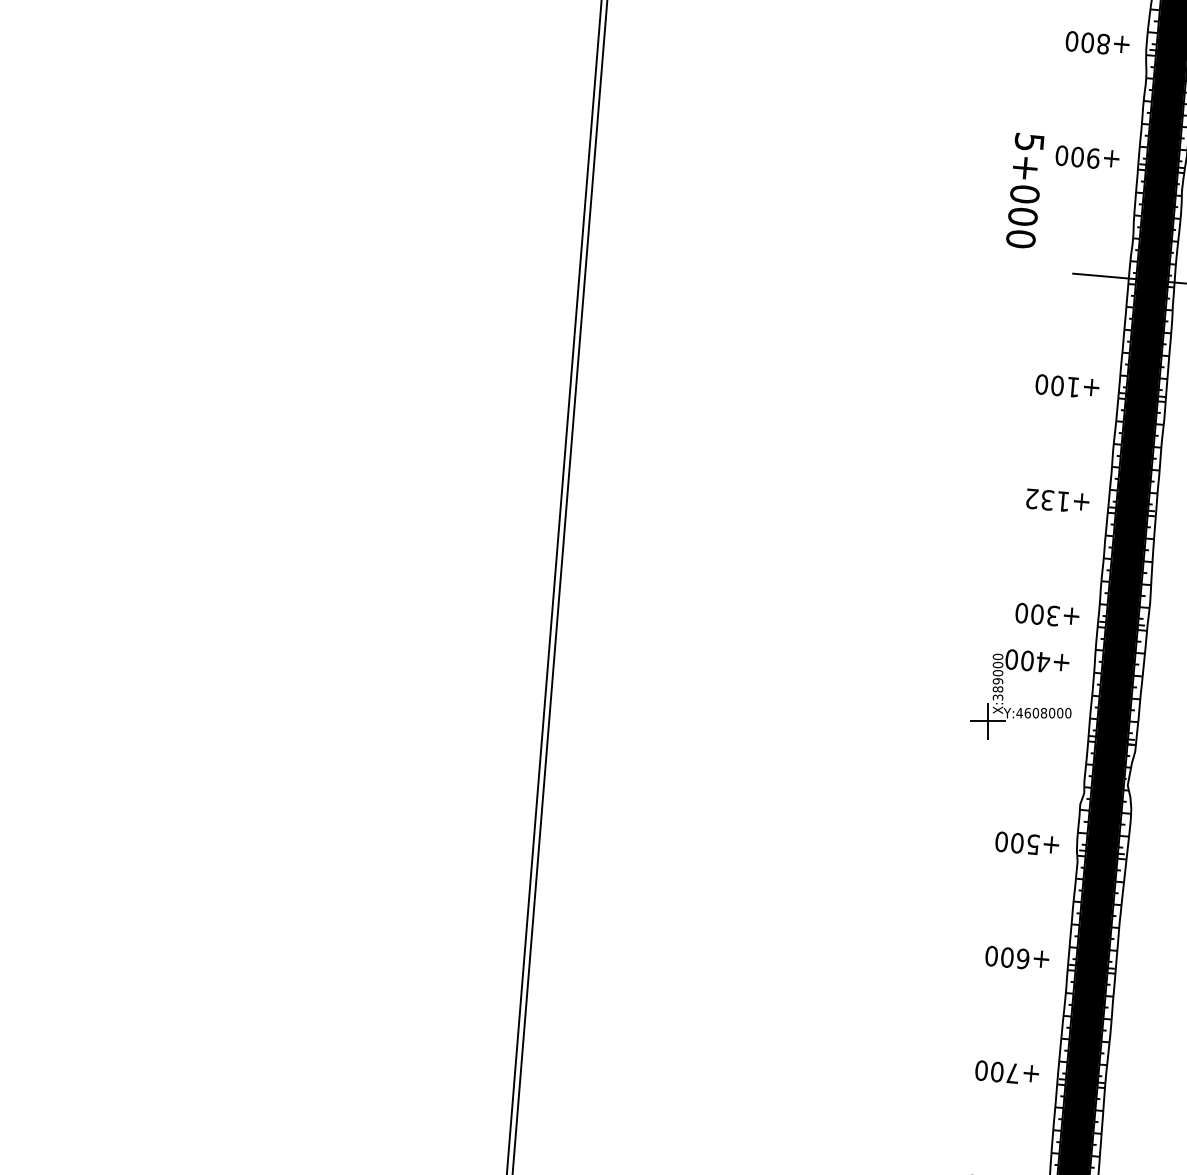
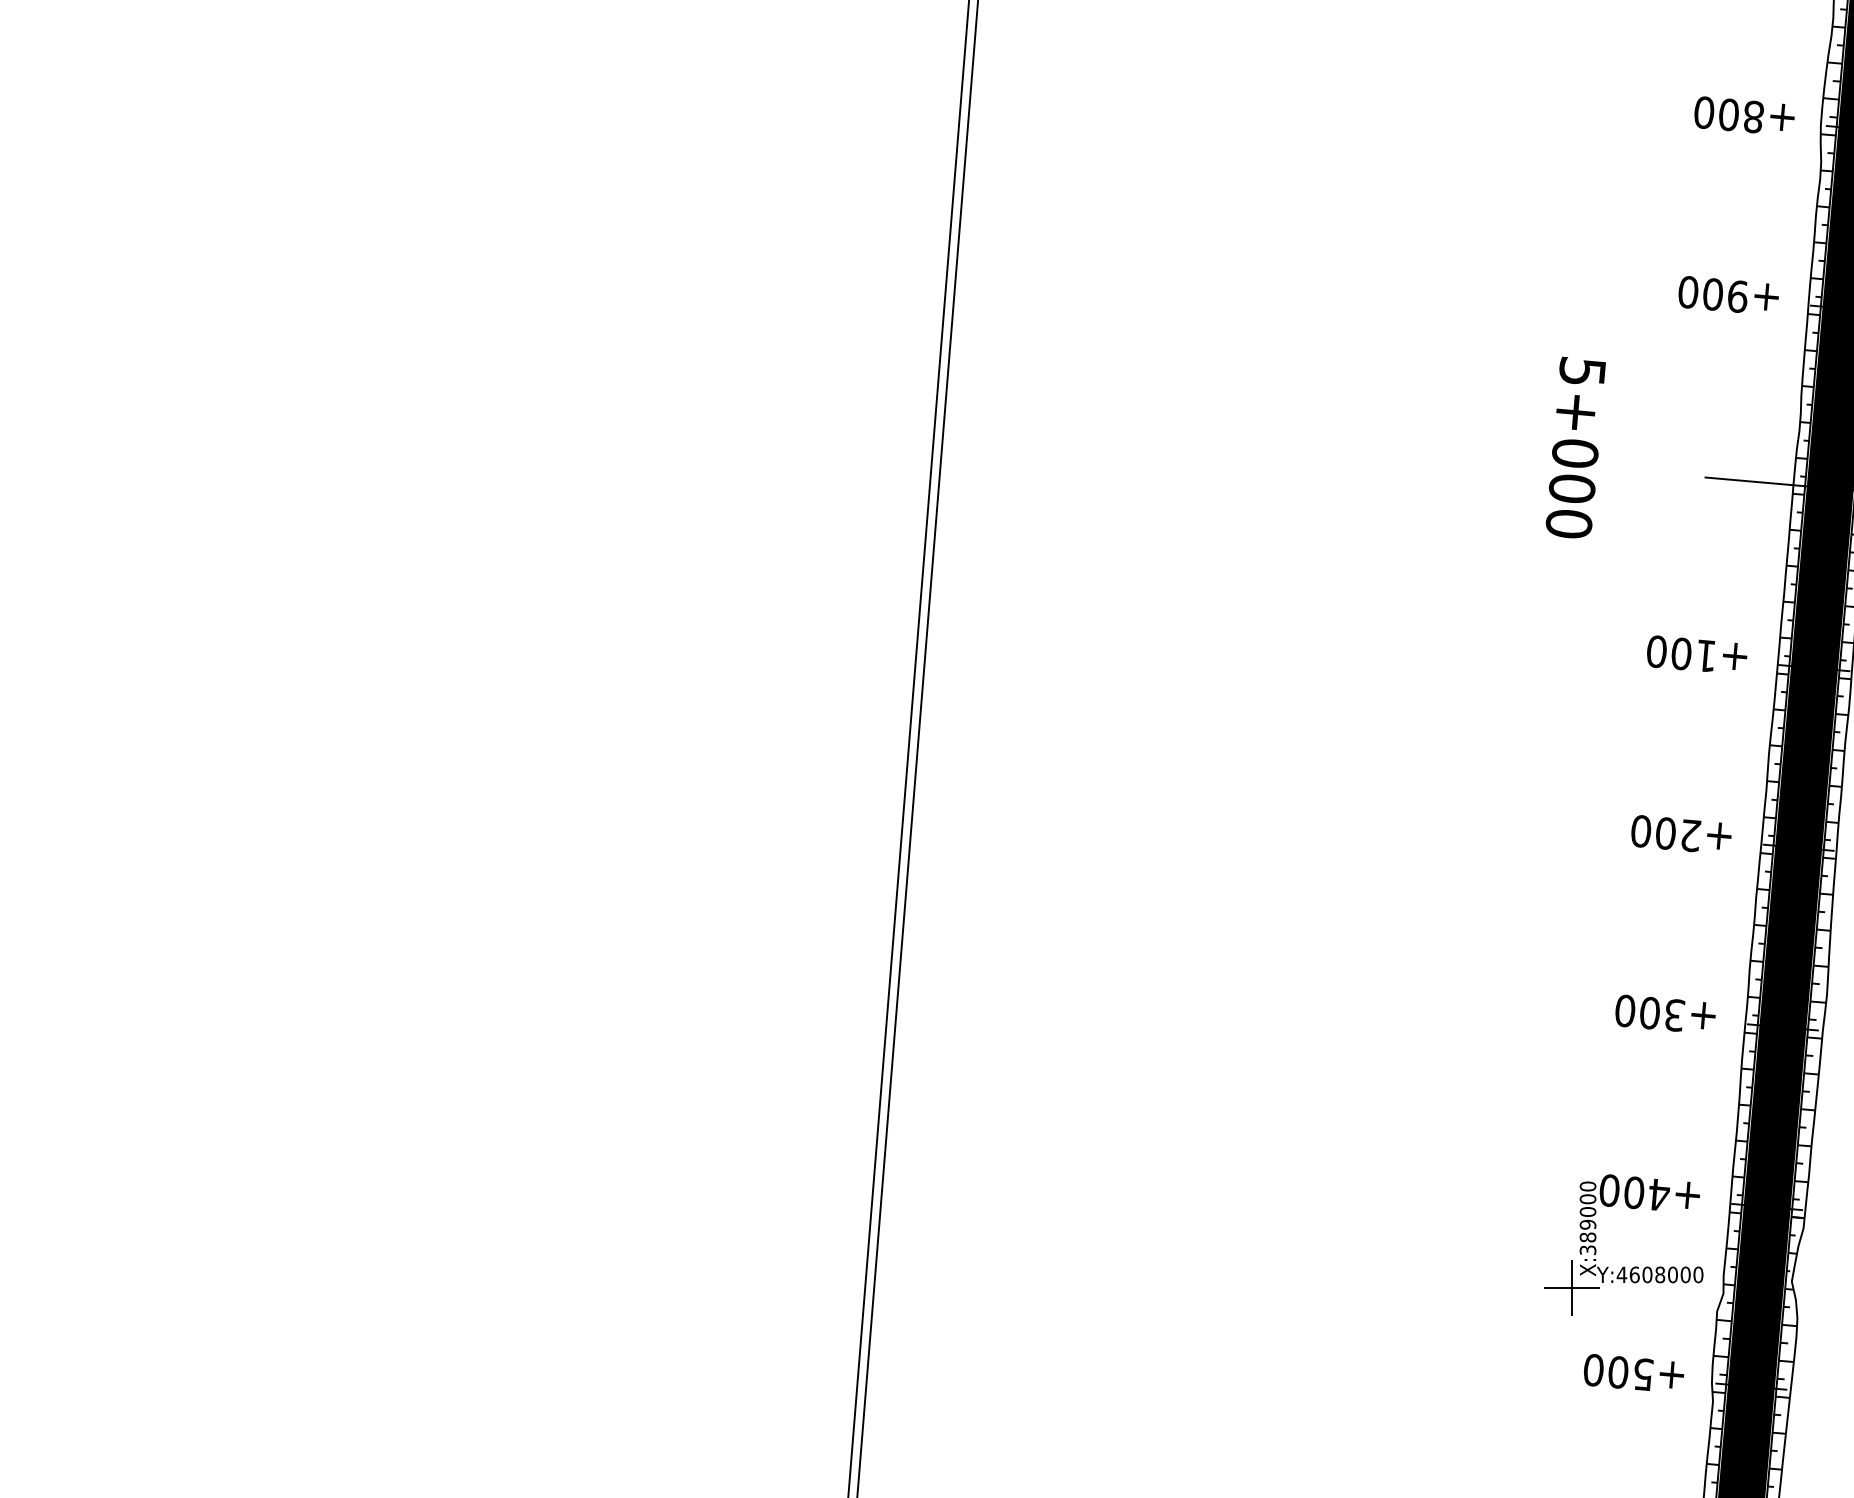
text: (1025, 190) -> (1576, 447), moved
text: (1047, 500) -> (1665, 833), +132 -> +200
part: (1020, 708) -> (1623, 1267), moved

